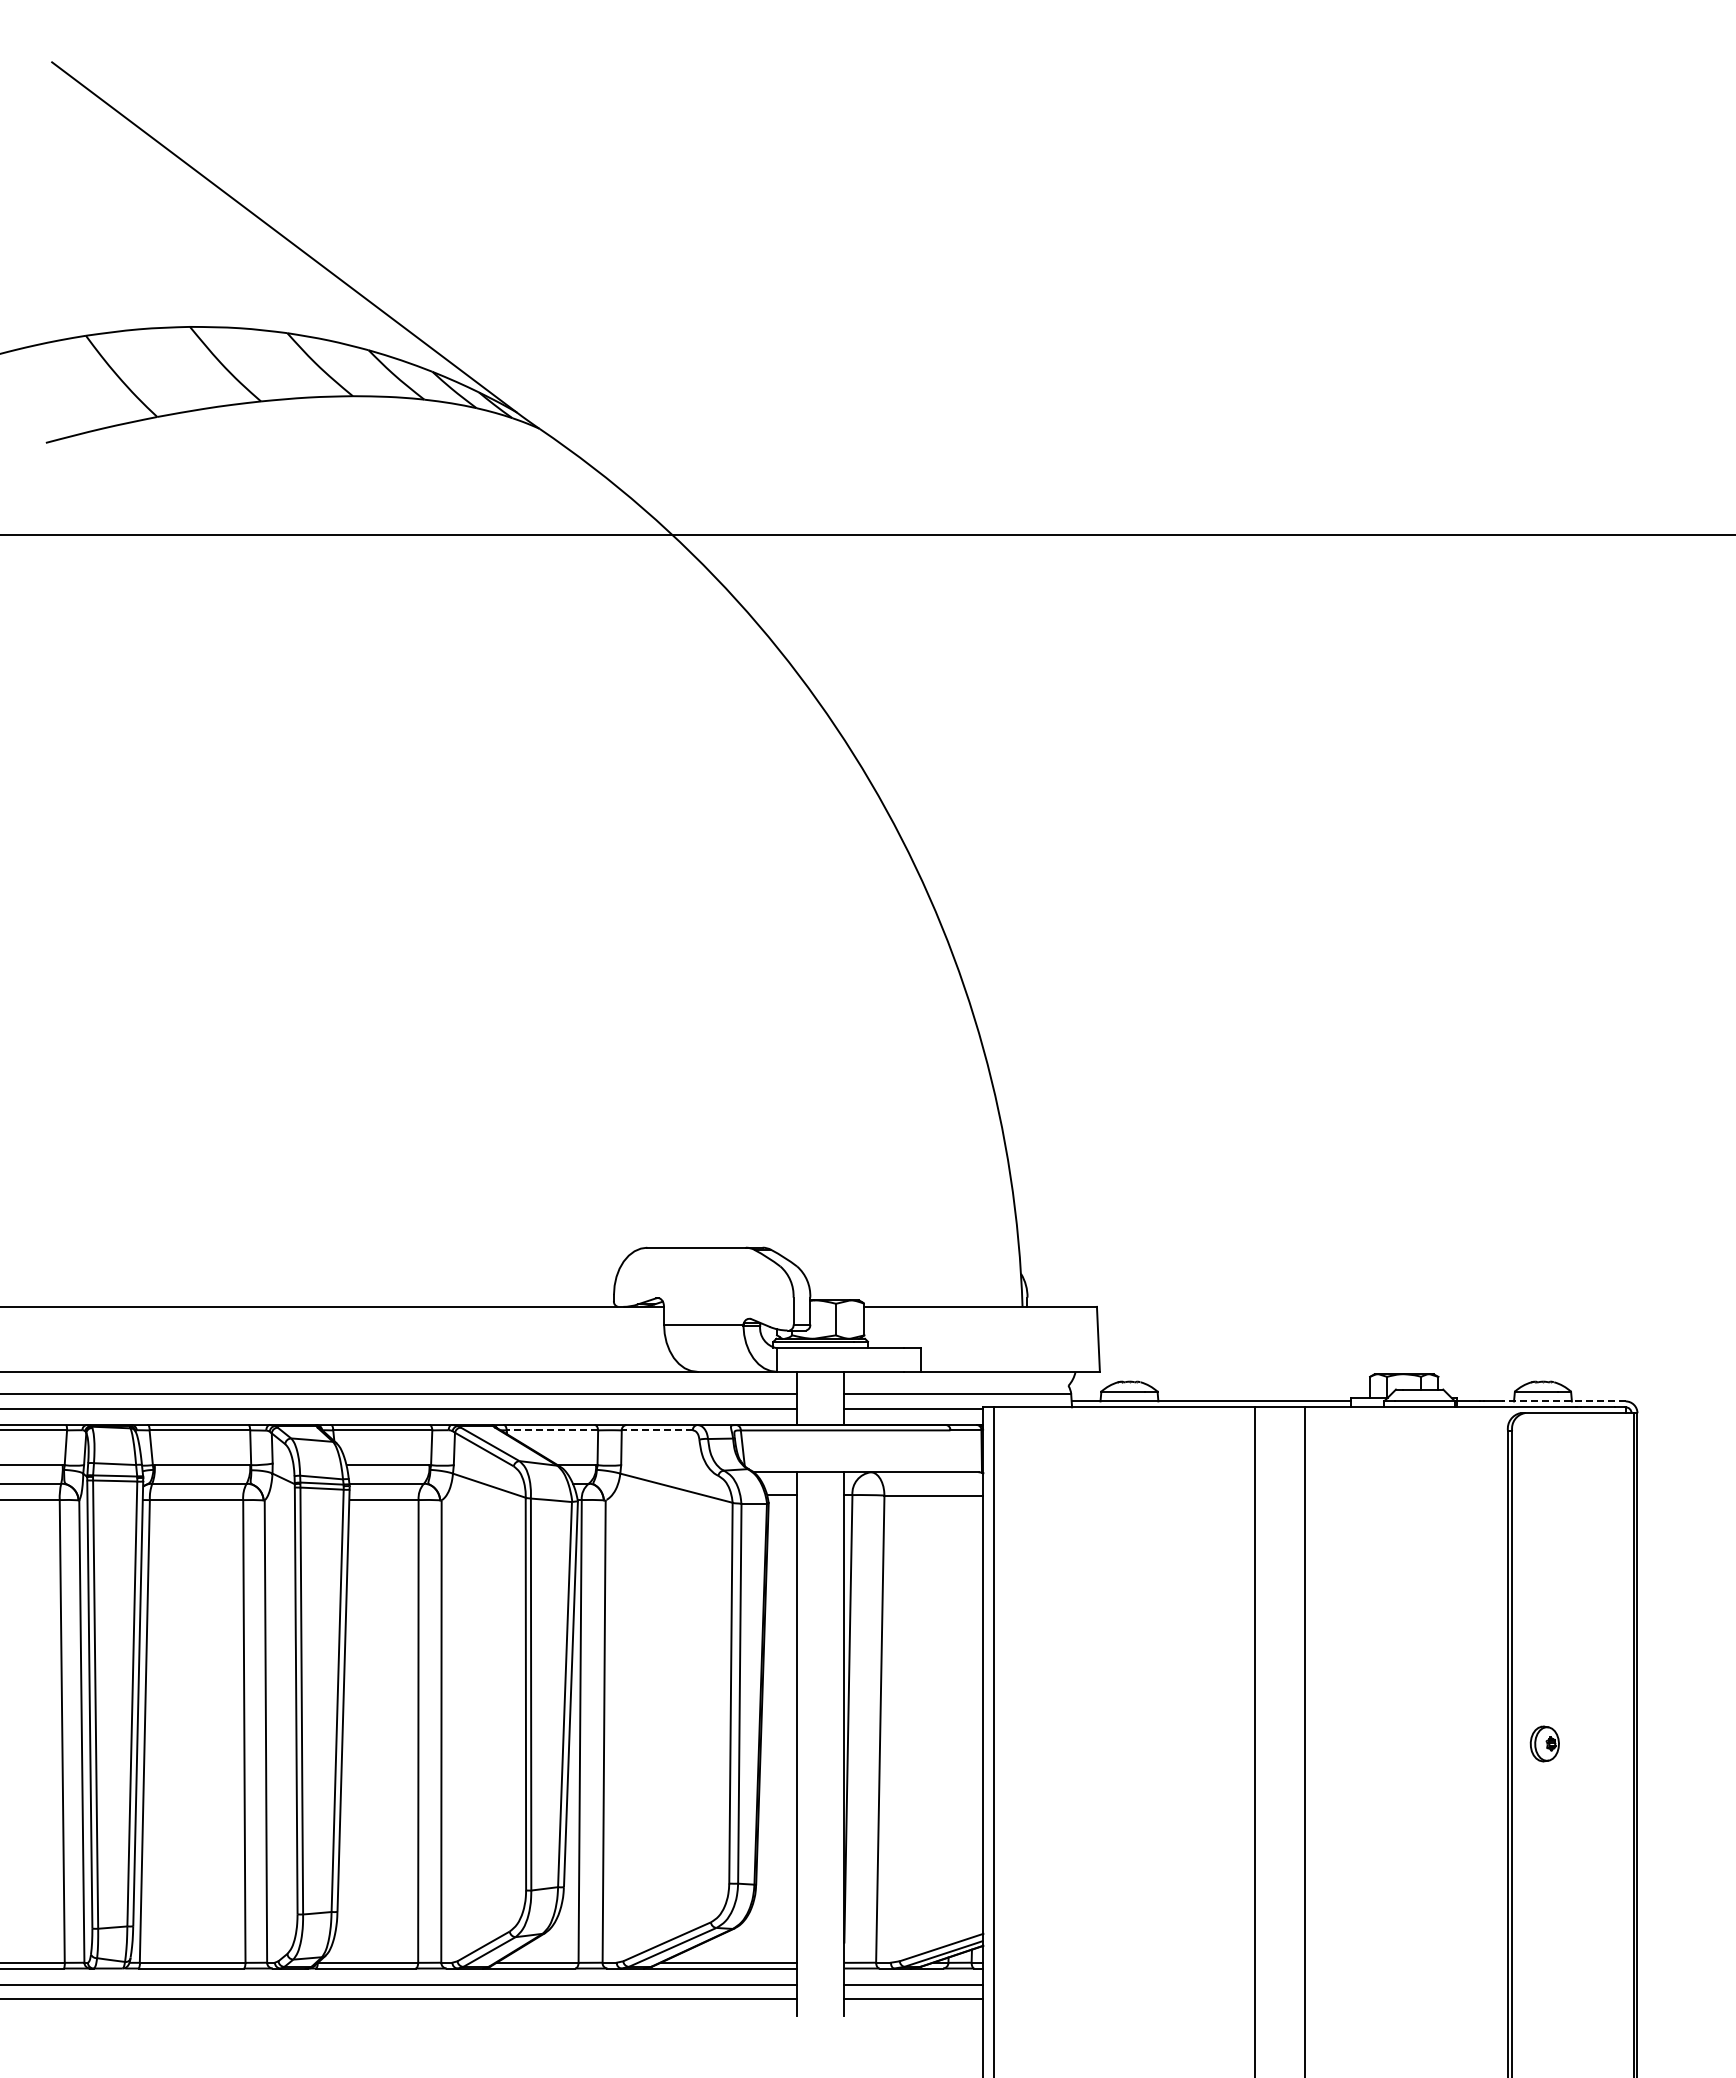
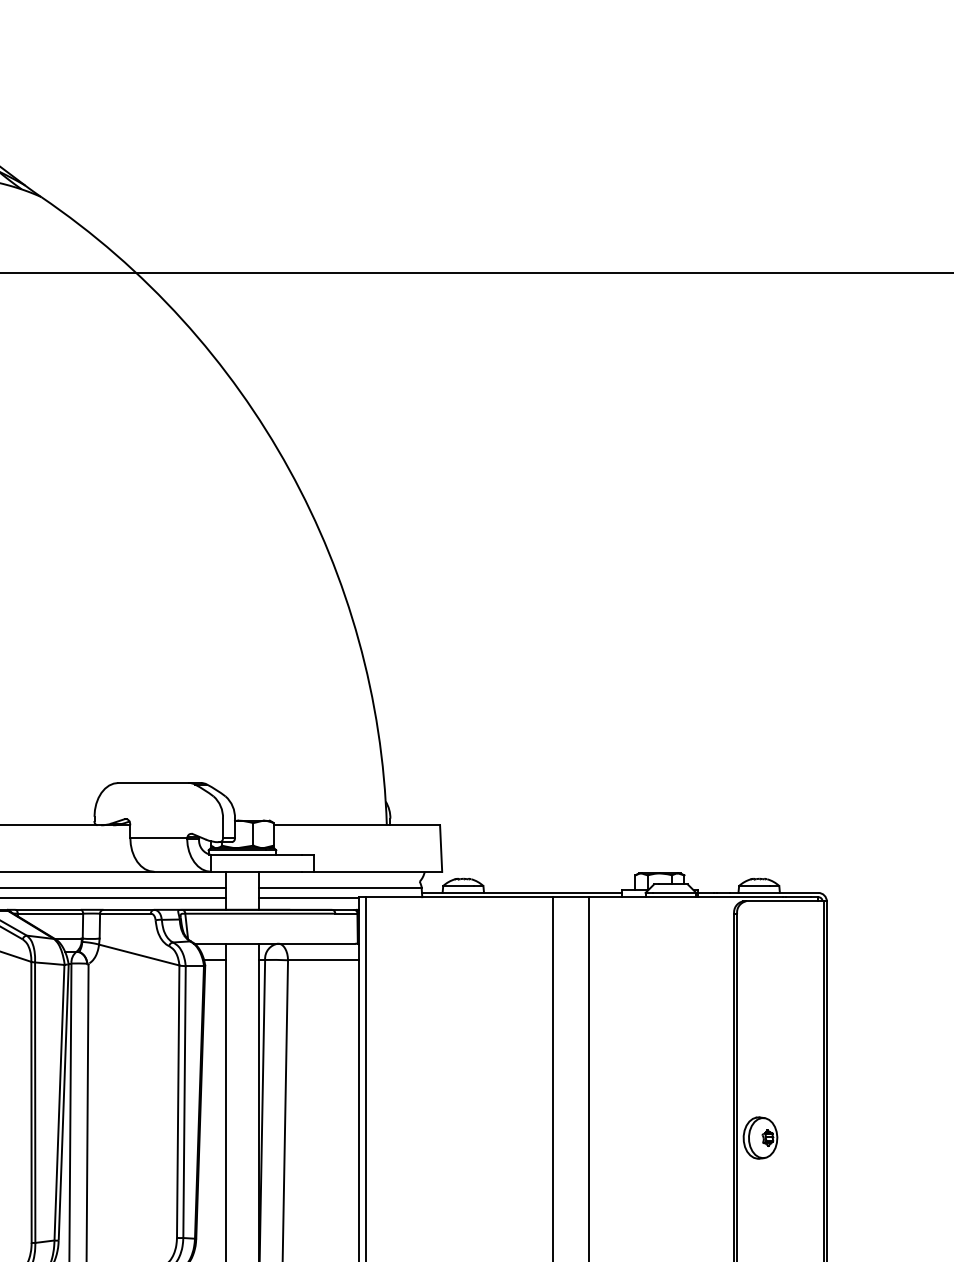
line: (1563, 1401) -> (773, 893), dashed -> solid
line: (552, 1430) -> (50, 913), dashed -> solid
line: (657, 1430) -> (125, 913), dashed -> solid
part: (1544, 1743) -> (760, 1137), size x1.67

